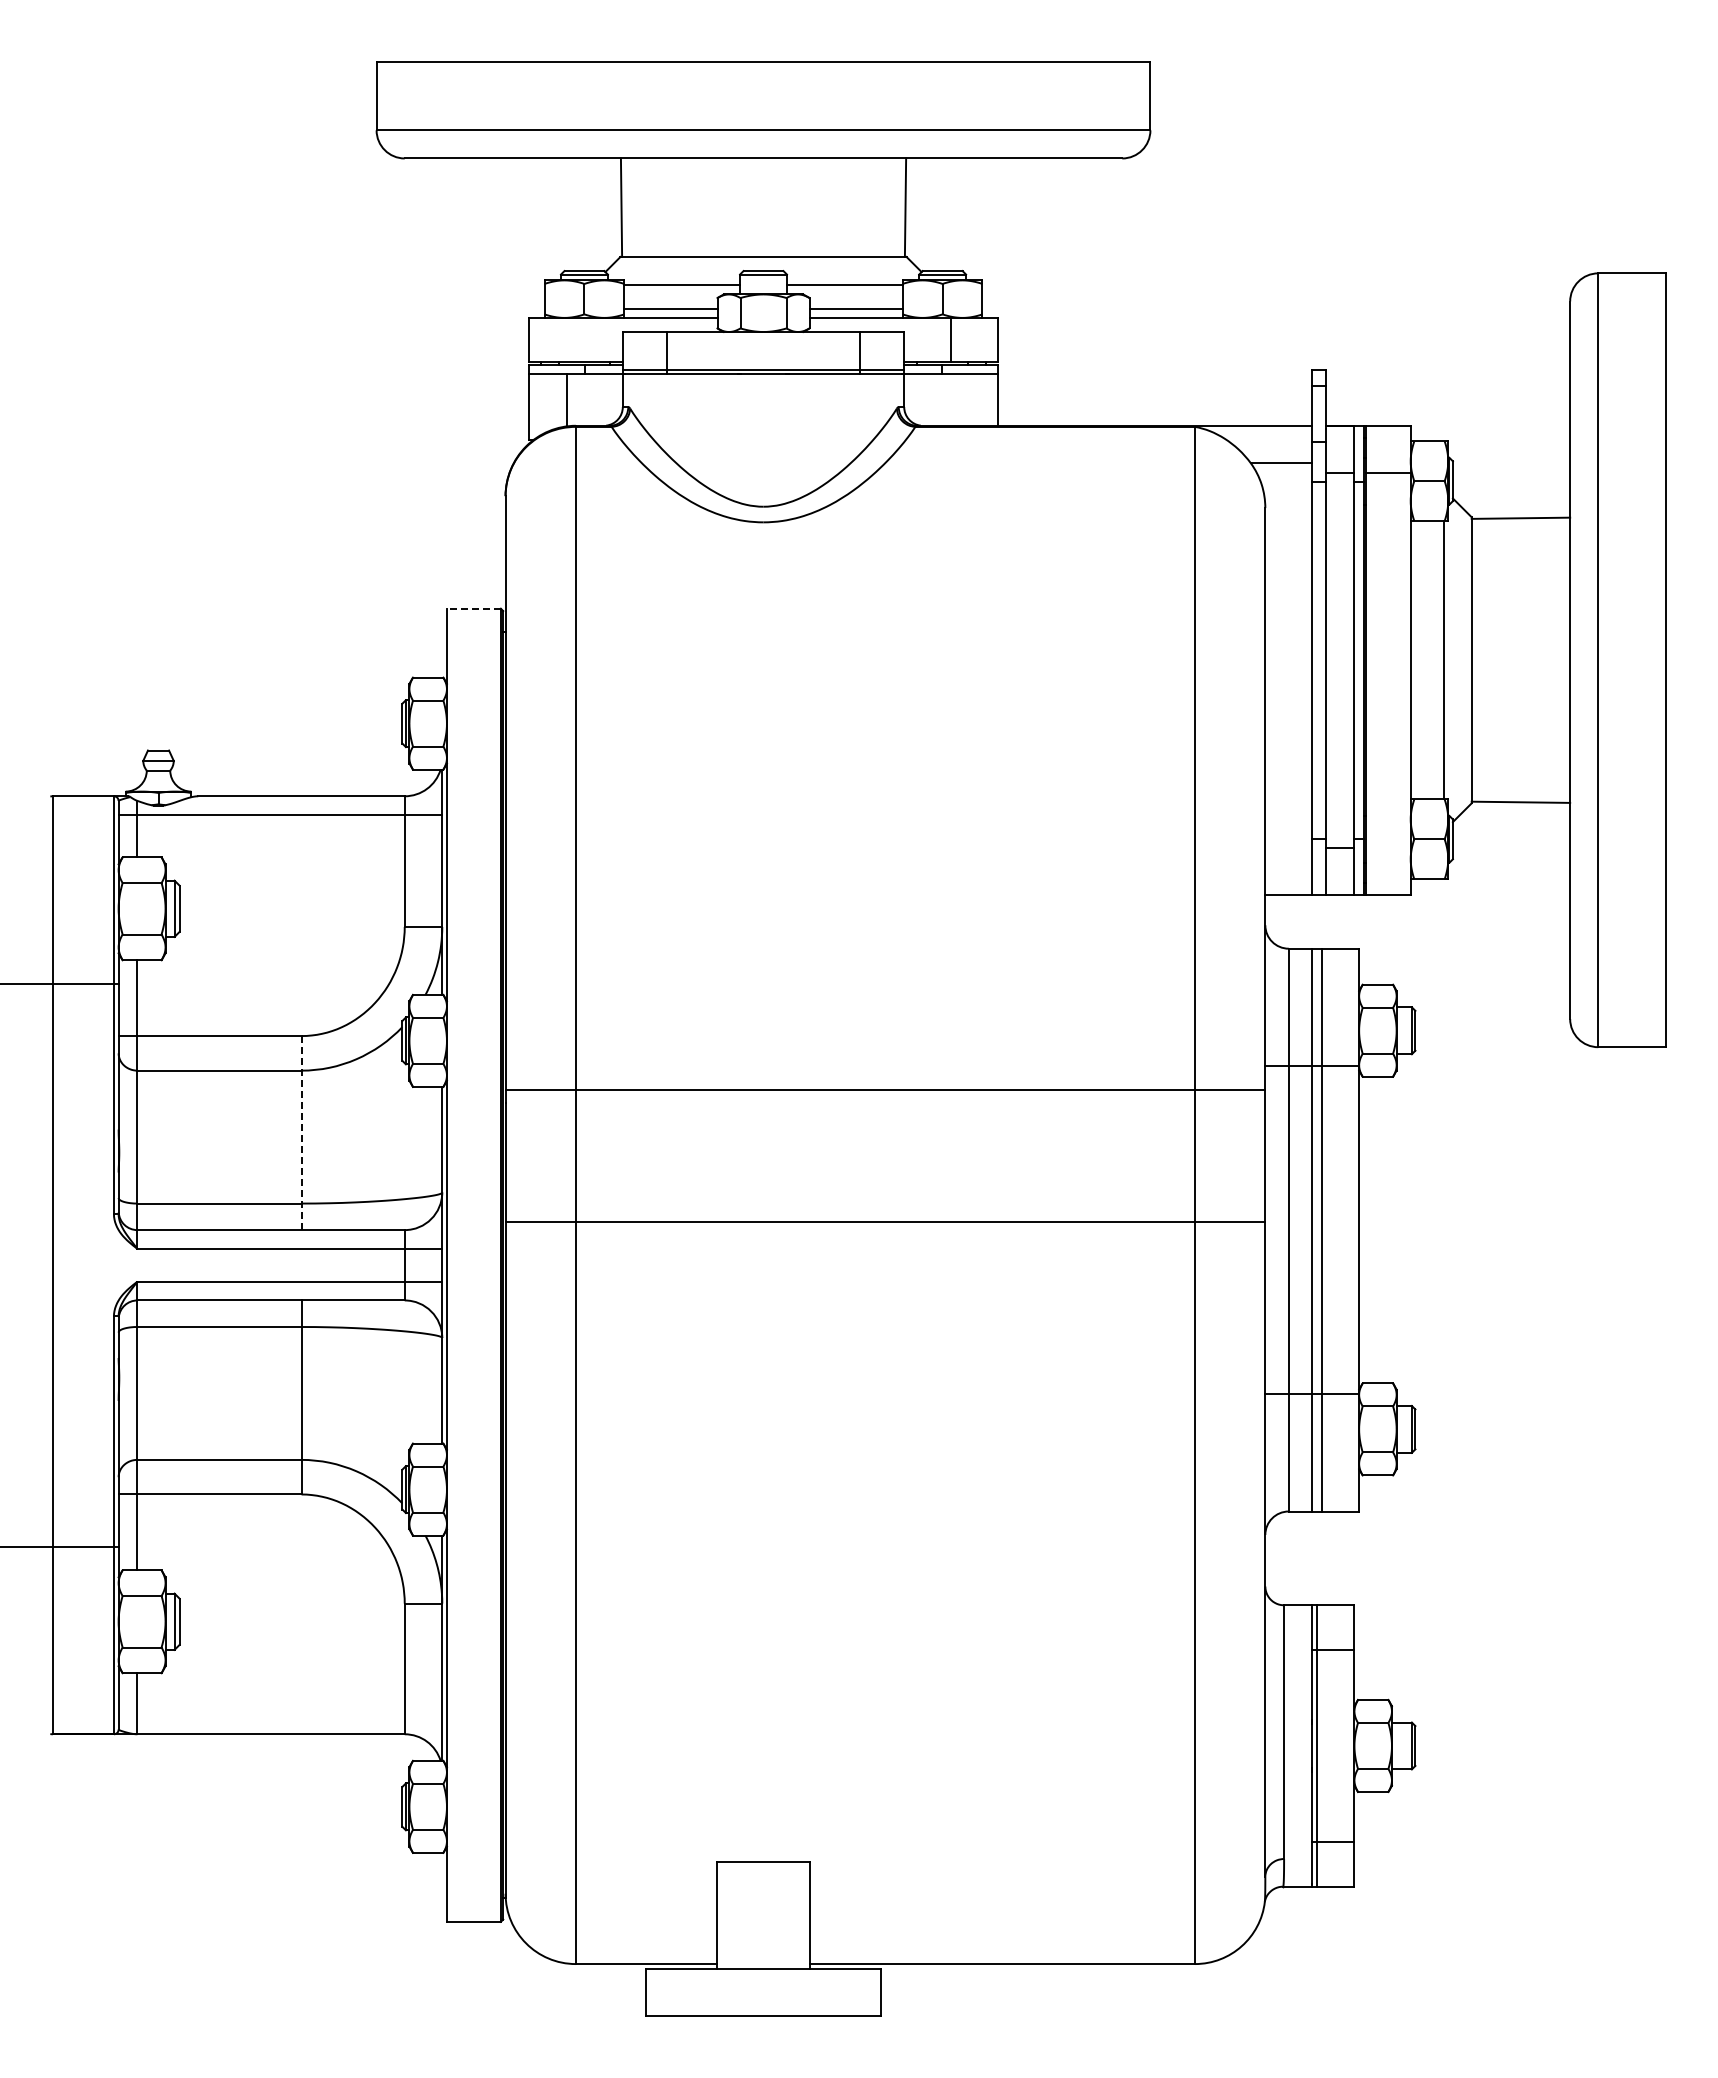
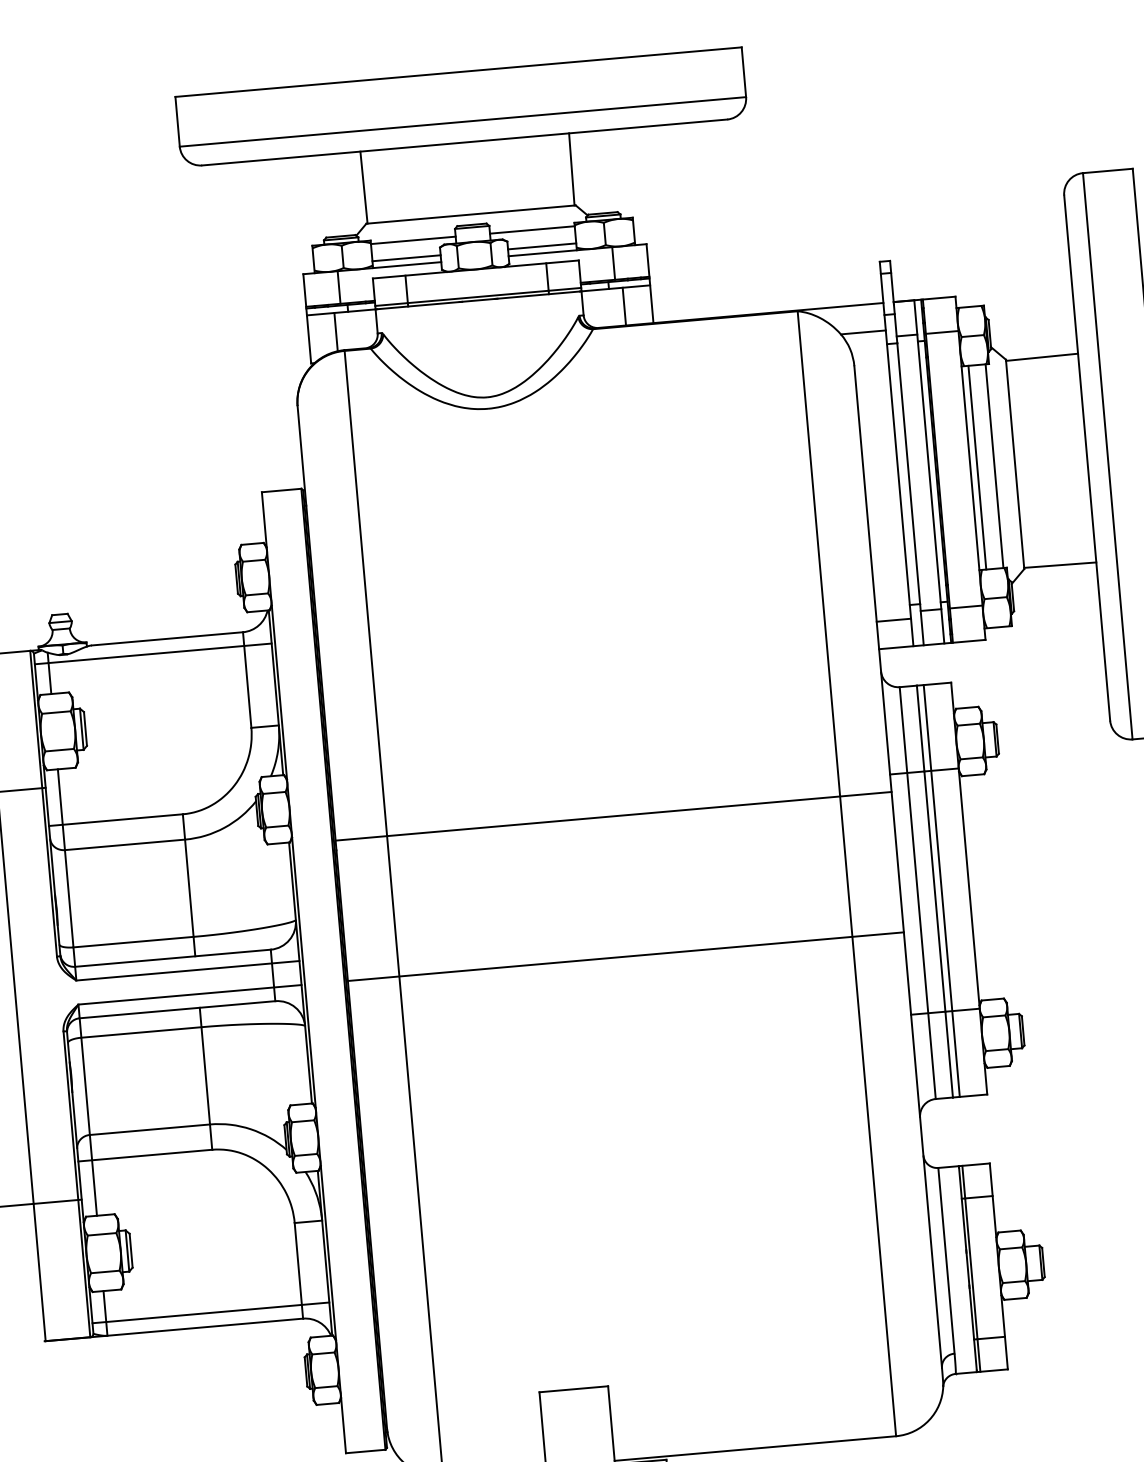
line: (575, 339) -> (338, 287), added
line: (960, 399) -> (624, 306), added
line: (473, 608) -> (281, 490), dashed -> solid
line: (1420, 660) -> (977, 467), added
line: (1388, 847) -> (966, 606), added
line: (1288, 857) -> (893, 620), added
line: (301, 1132) -> (189, 884), dashed -> solid
line: (885, 1221) -> (625, 956), moved
line: (280, 1715) -> (210, 1312), added

